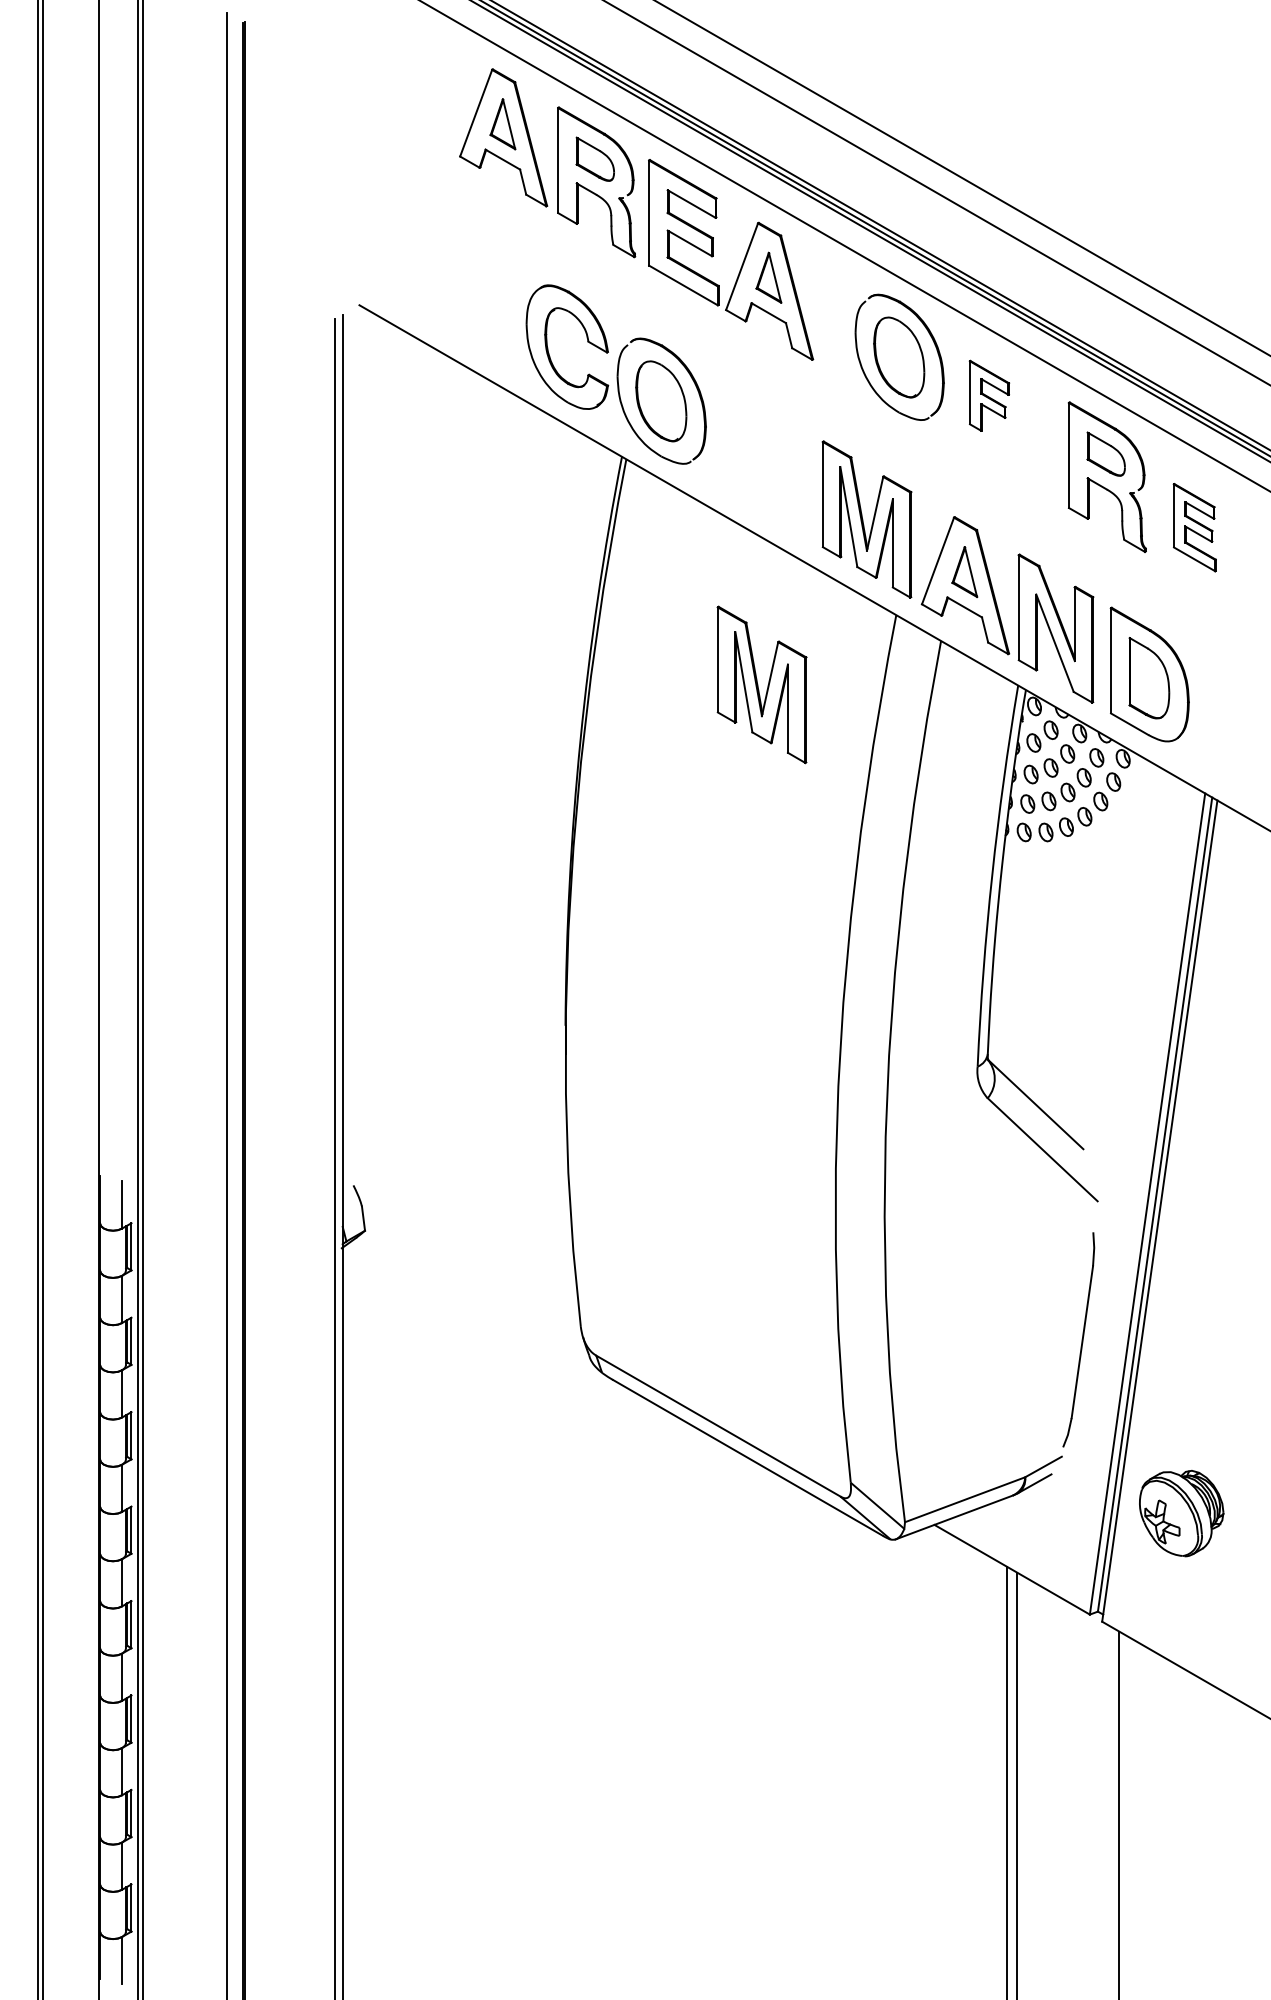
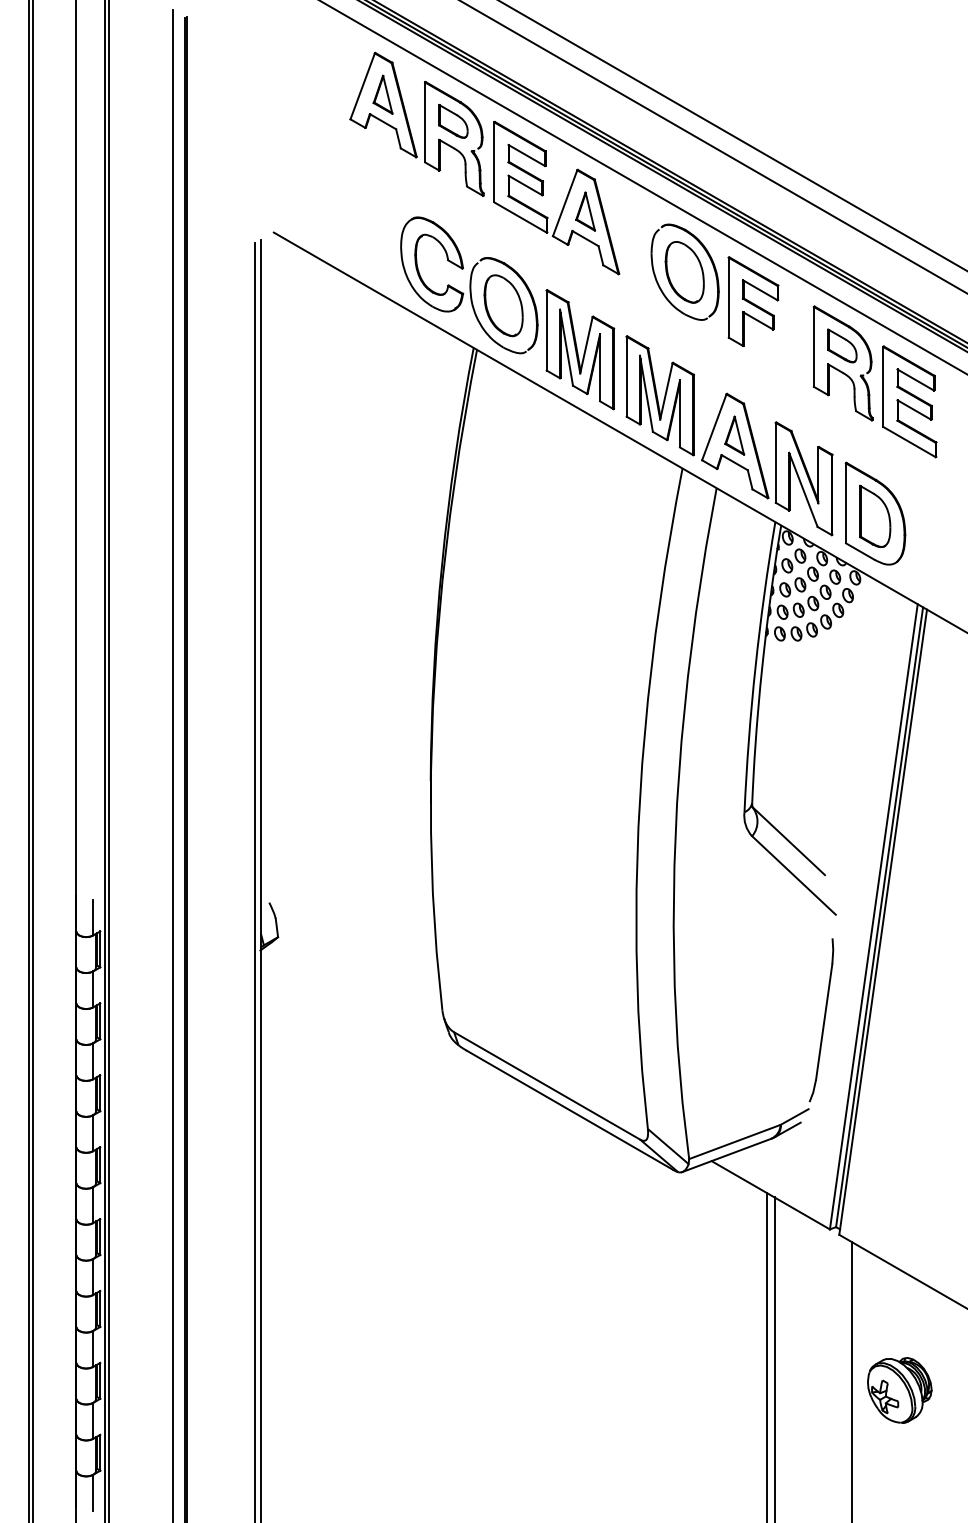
part: (989, 395) -> (753, 301), size x1.67
part: (1194, 527) -> (909, 401), size x1.67
part: (762, 684) -> (580, 349), moved
part: (1181, 1513) -> (899, 1390), moved

